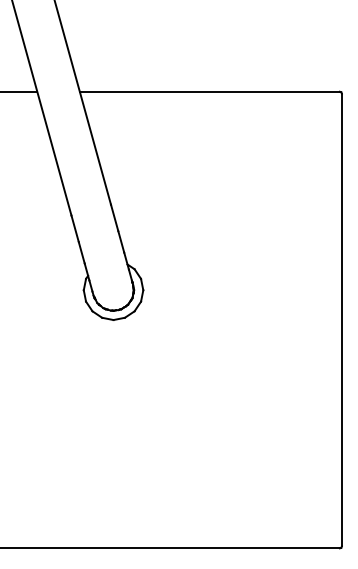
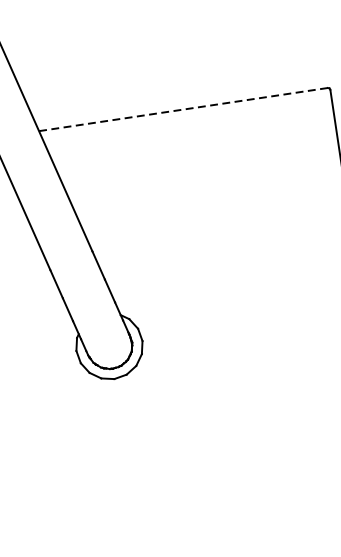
line: (209, 91) -> (183, 109), solid -> dashed

